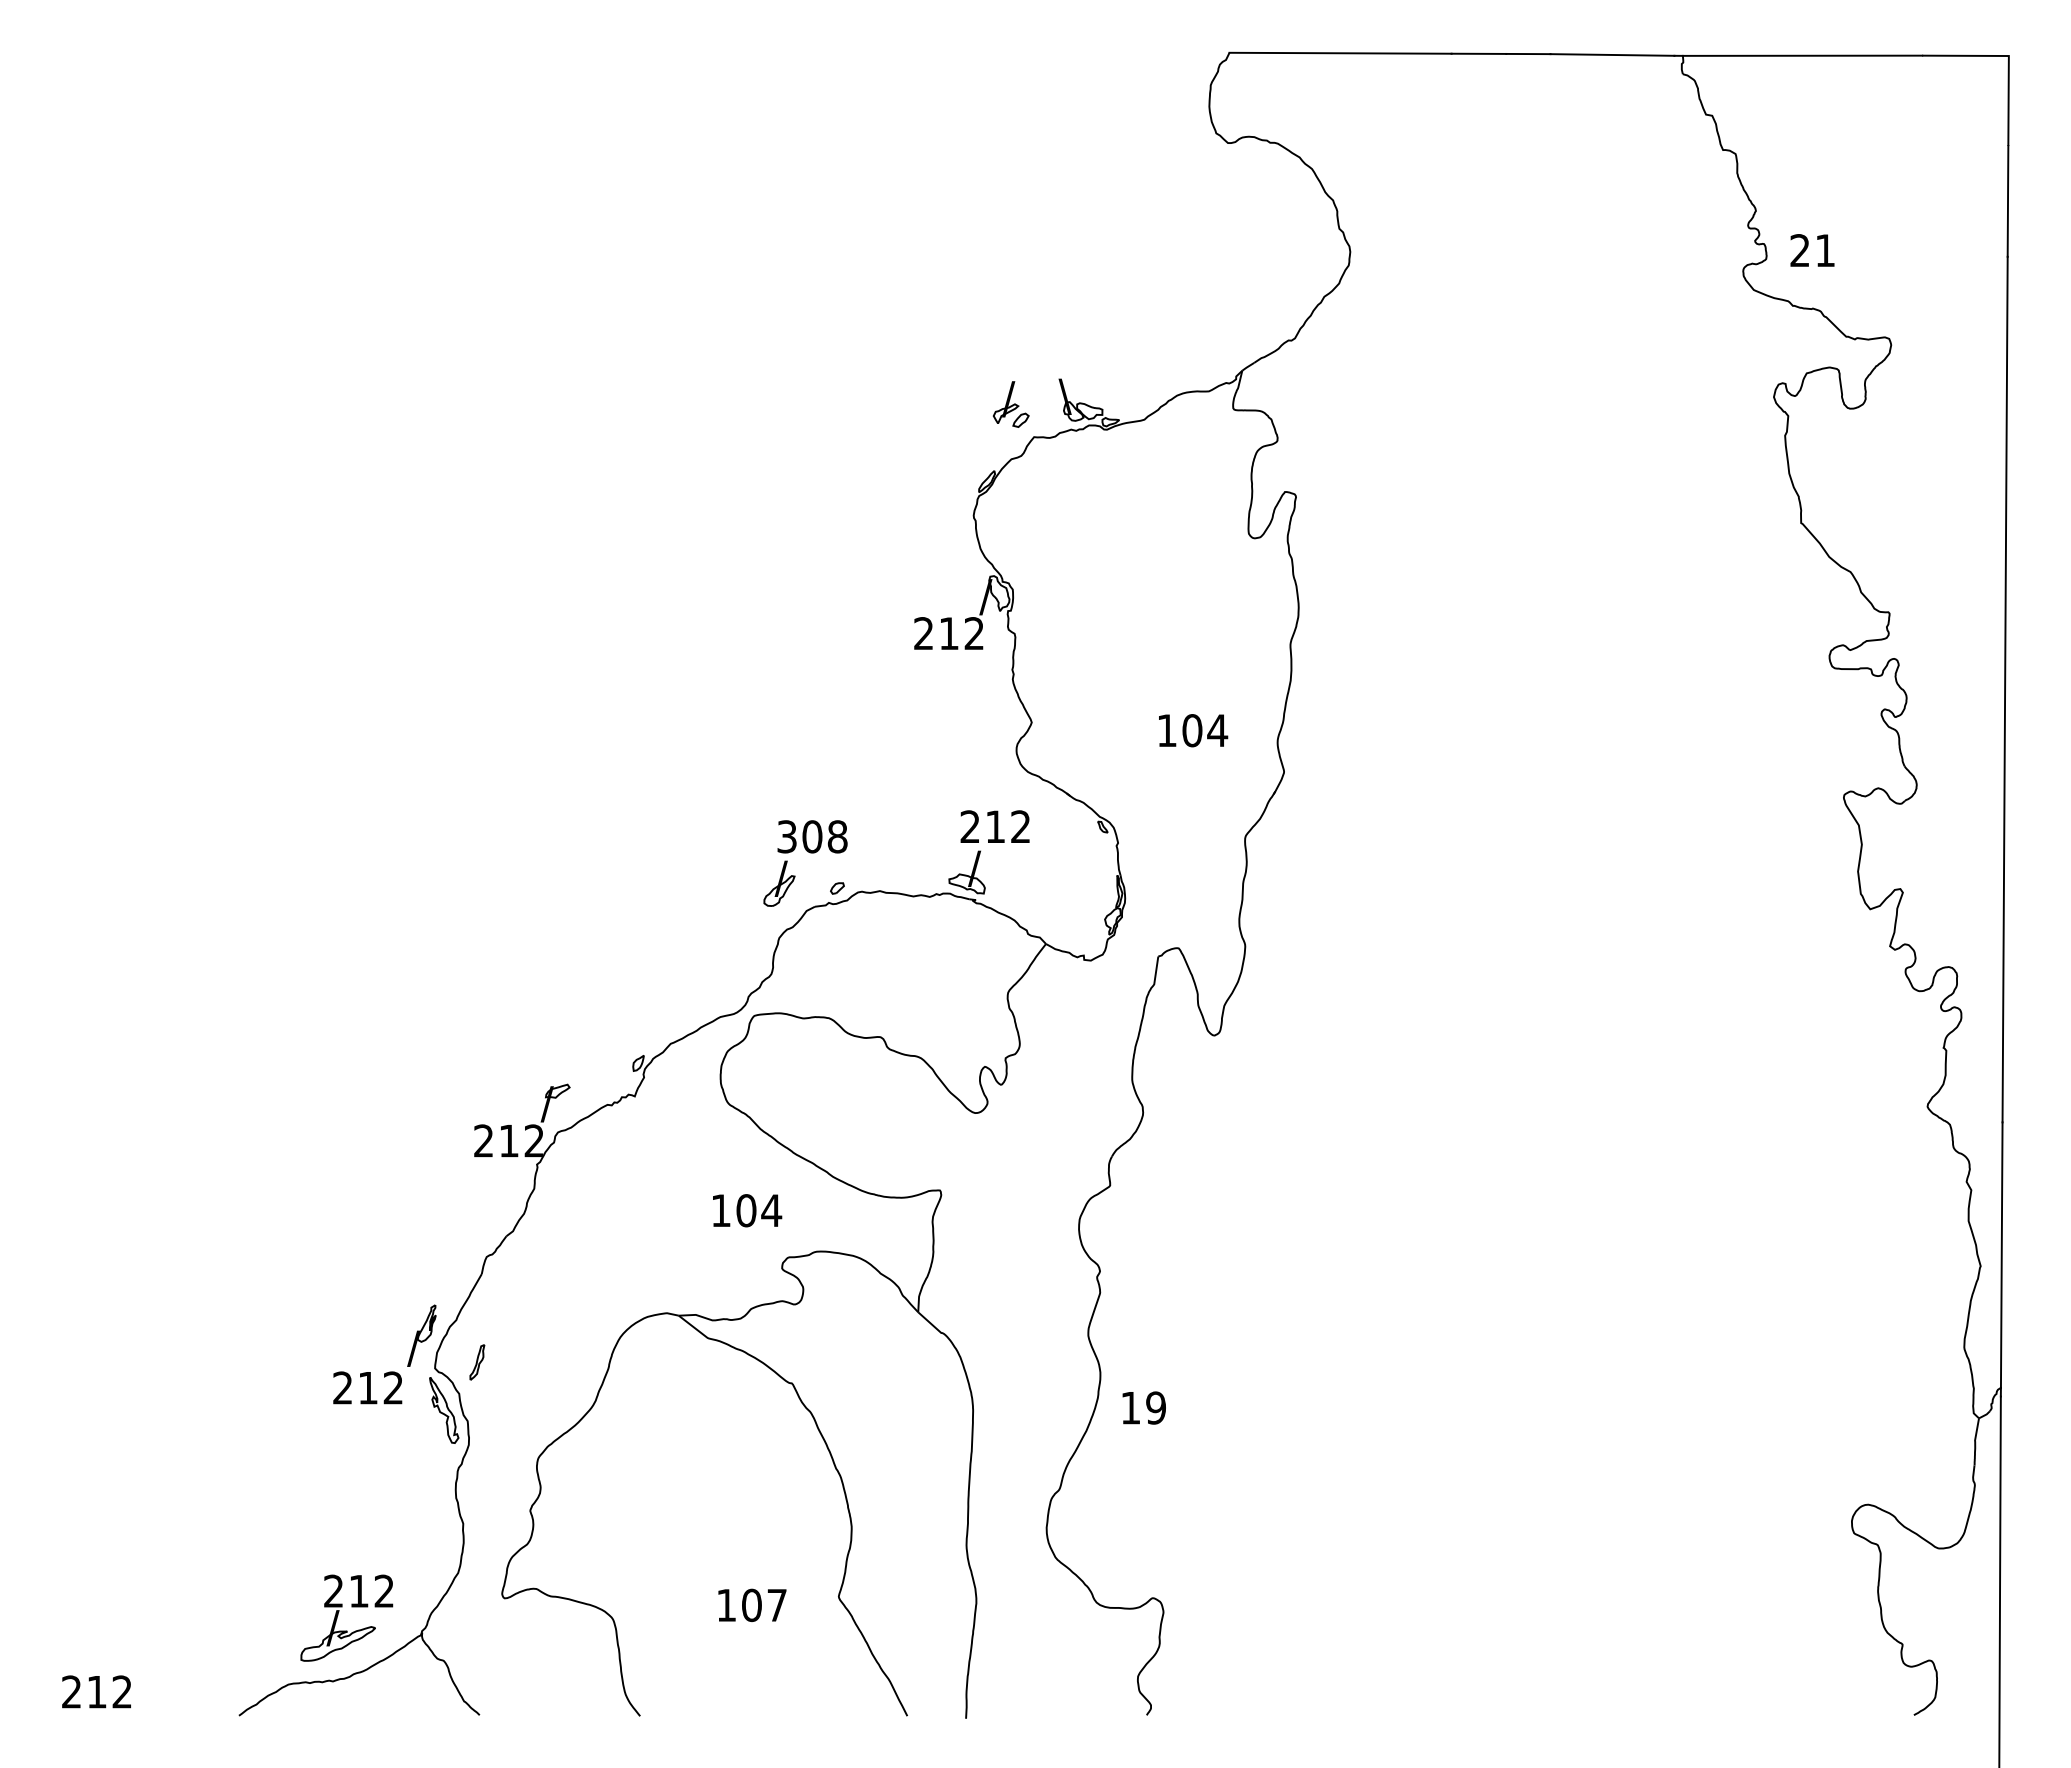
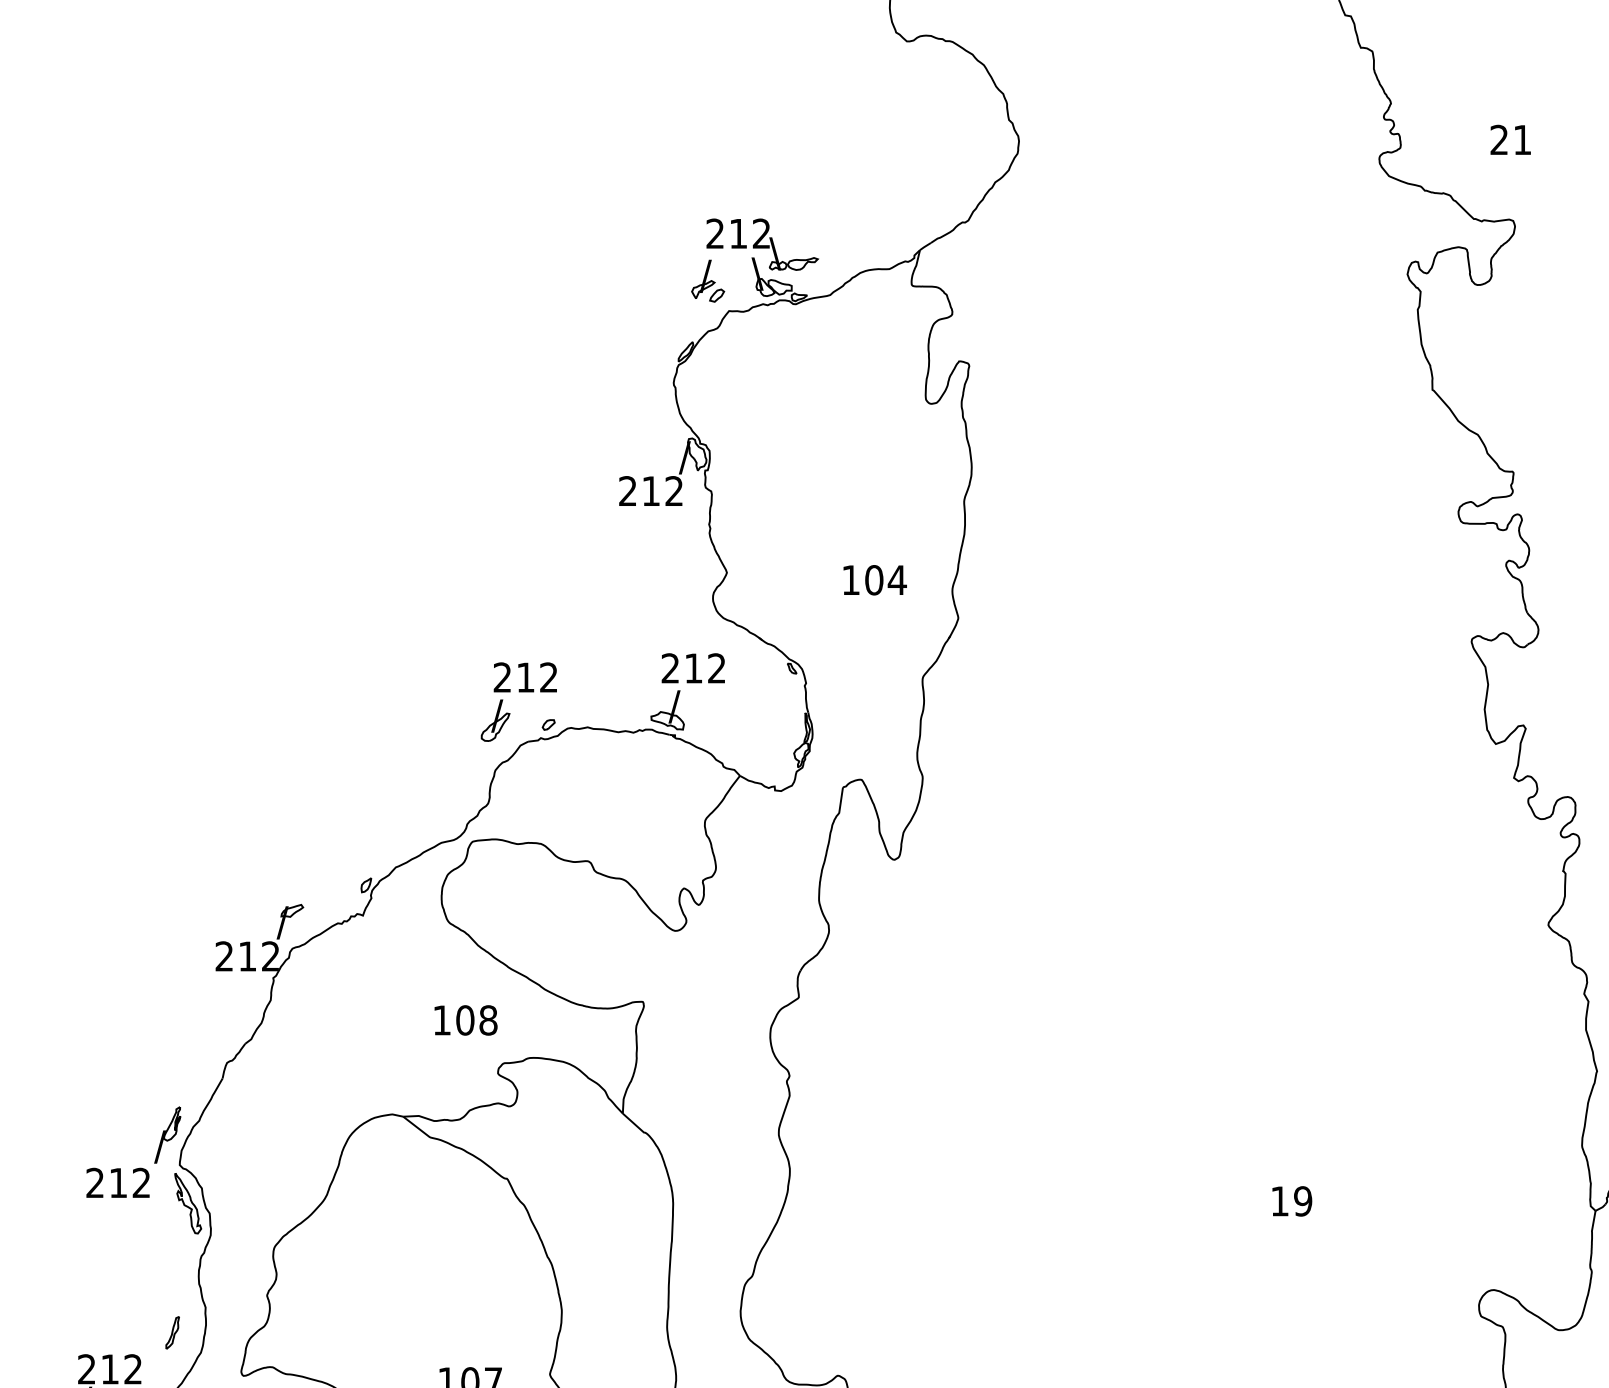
text: (1812, 250) -> (1510, 139), moved
part: (1070, 364) -> (762, 244), added
text: (812, 836) -> (525, 677), 308 -> 212
text: (771, 1210) -> (488, 1020), 104 -> 108
part: (477, 1362) -> (172, 1332), moved
text: (1143, 1407) -> (1291, 1200), moved

